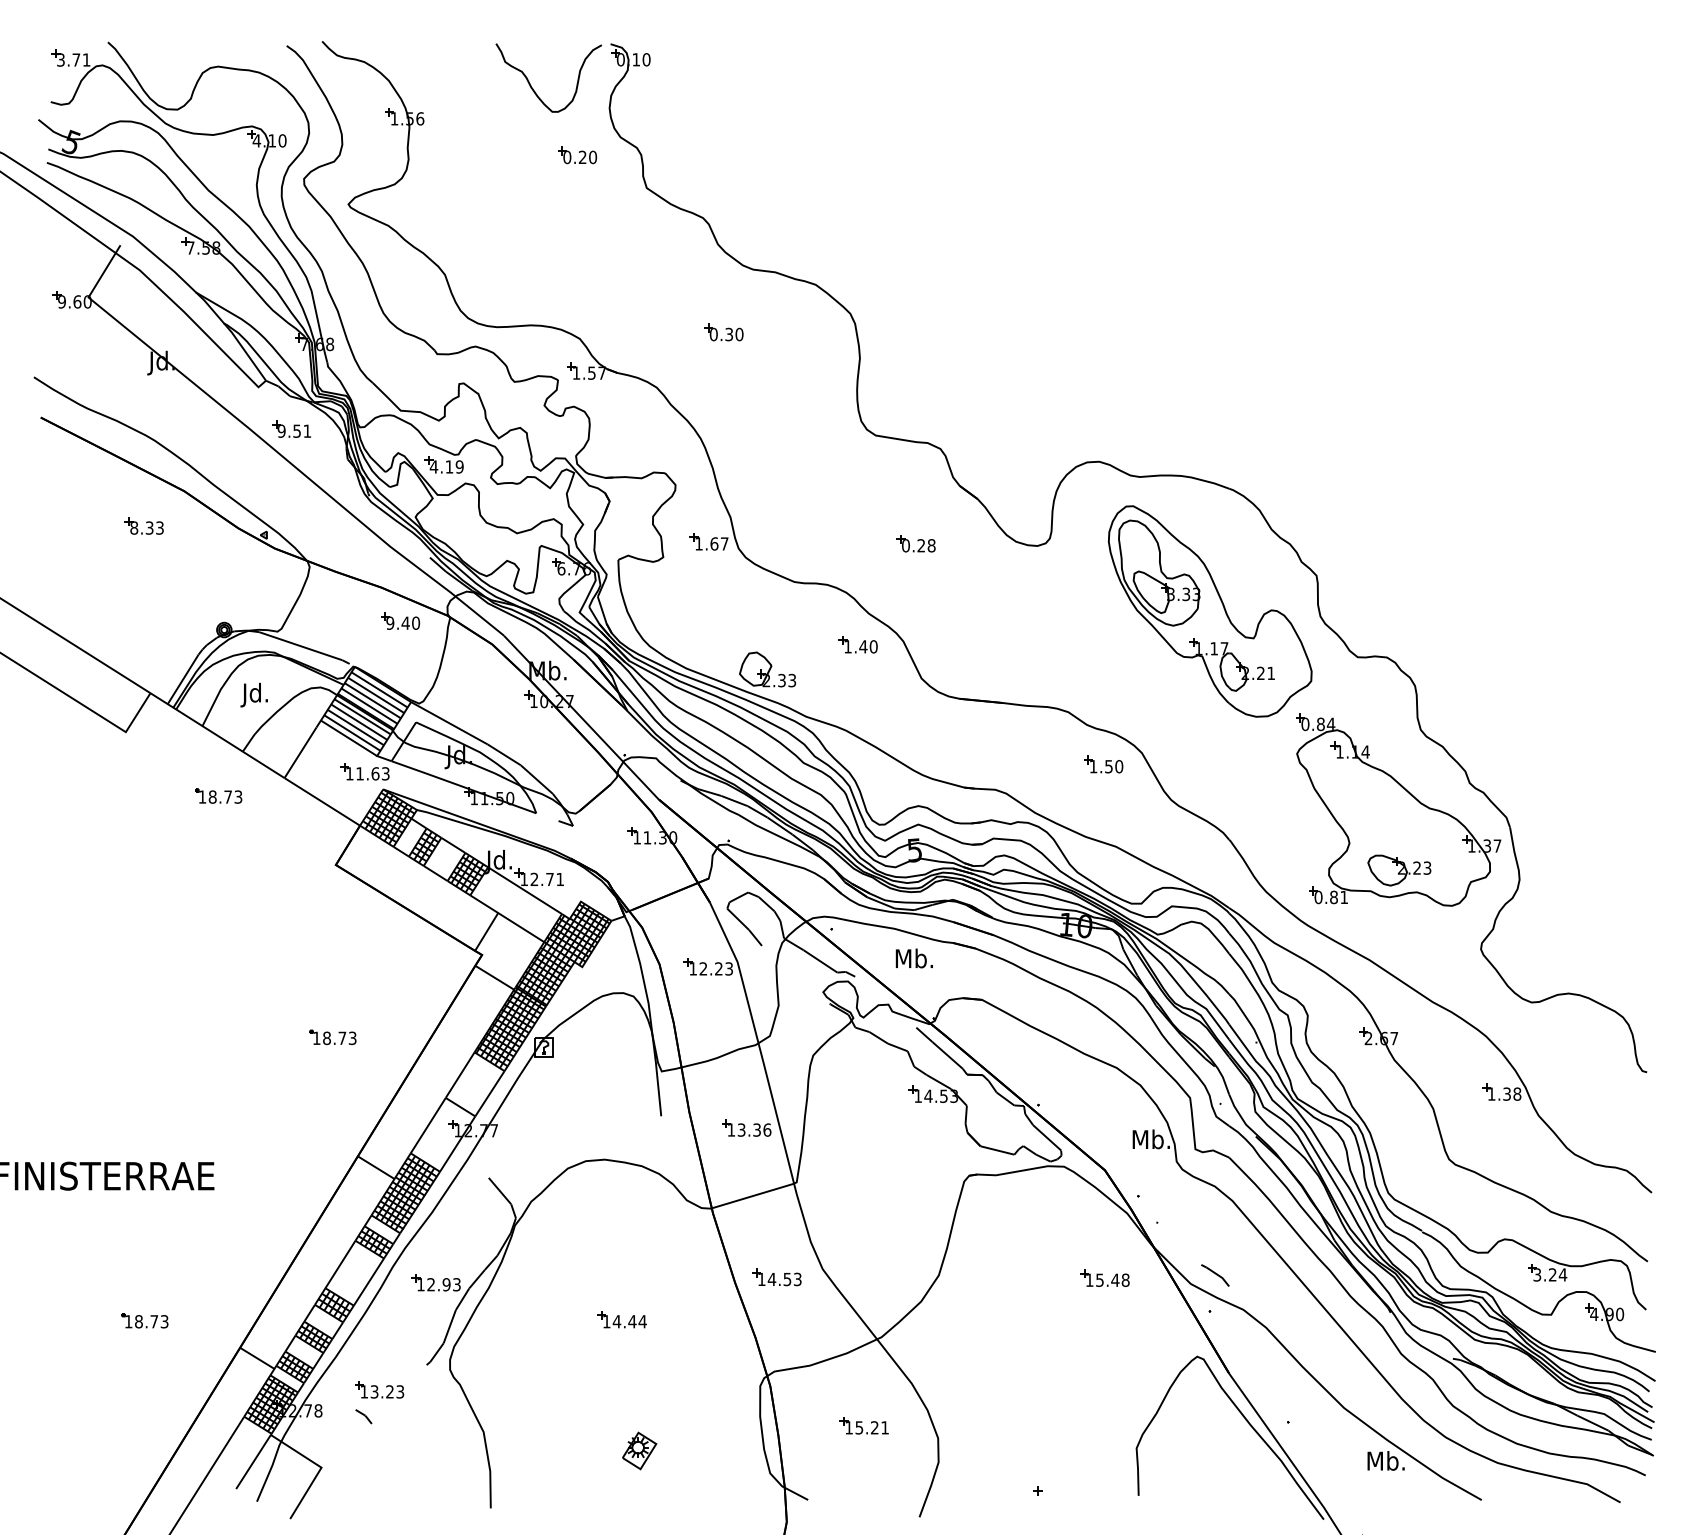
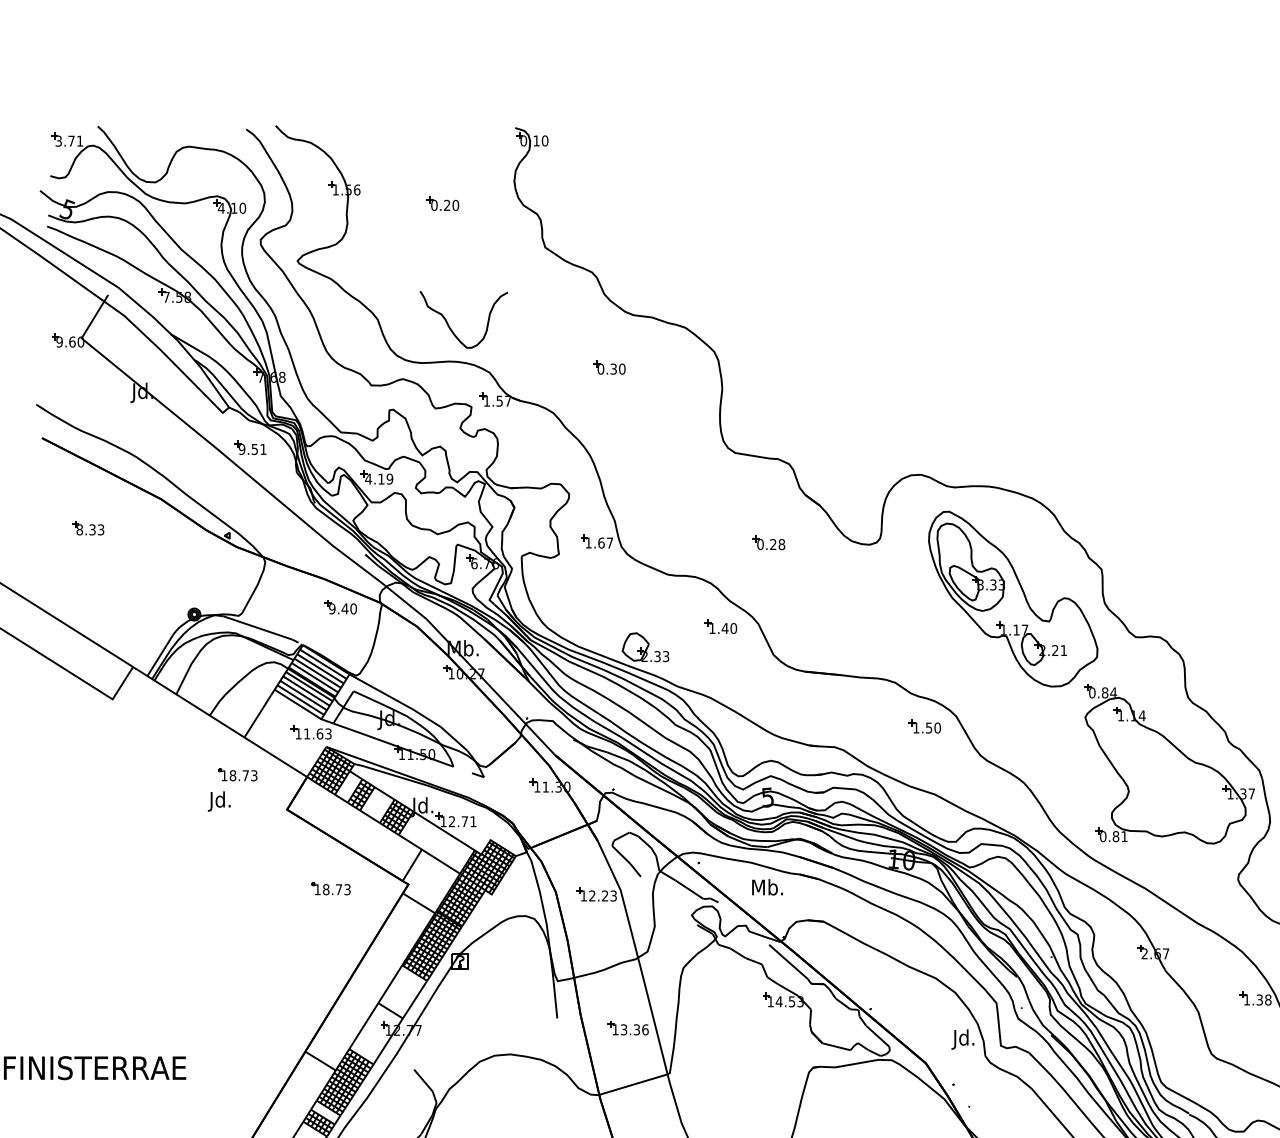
curve: (533, 88) -> (451, 328), moved
part: (577, 155) -> (442, 203), moved
part: (143, 525) -> (87, 527), moved
text: (253, 694) -> (218, 800), moved
part: (218, 795) -> (237, 774), moved
part: (1399, 870) -> (1170, 814), removed
part: (332, 1037) -> (330, 889), moved
text: (1150, 1141) -> (963, 1039), Mb. -> Jd.

